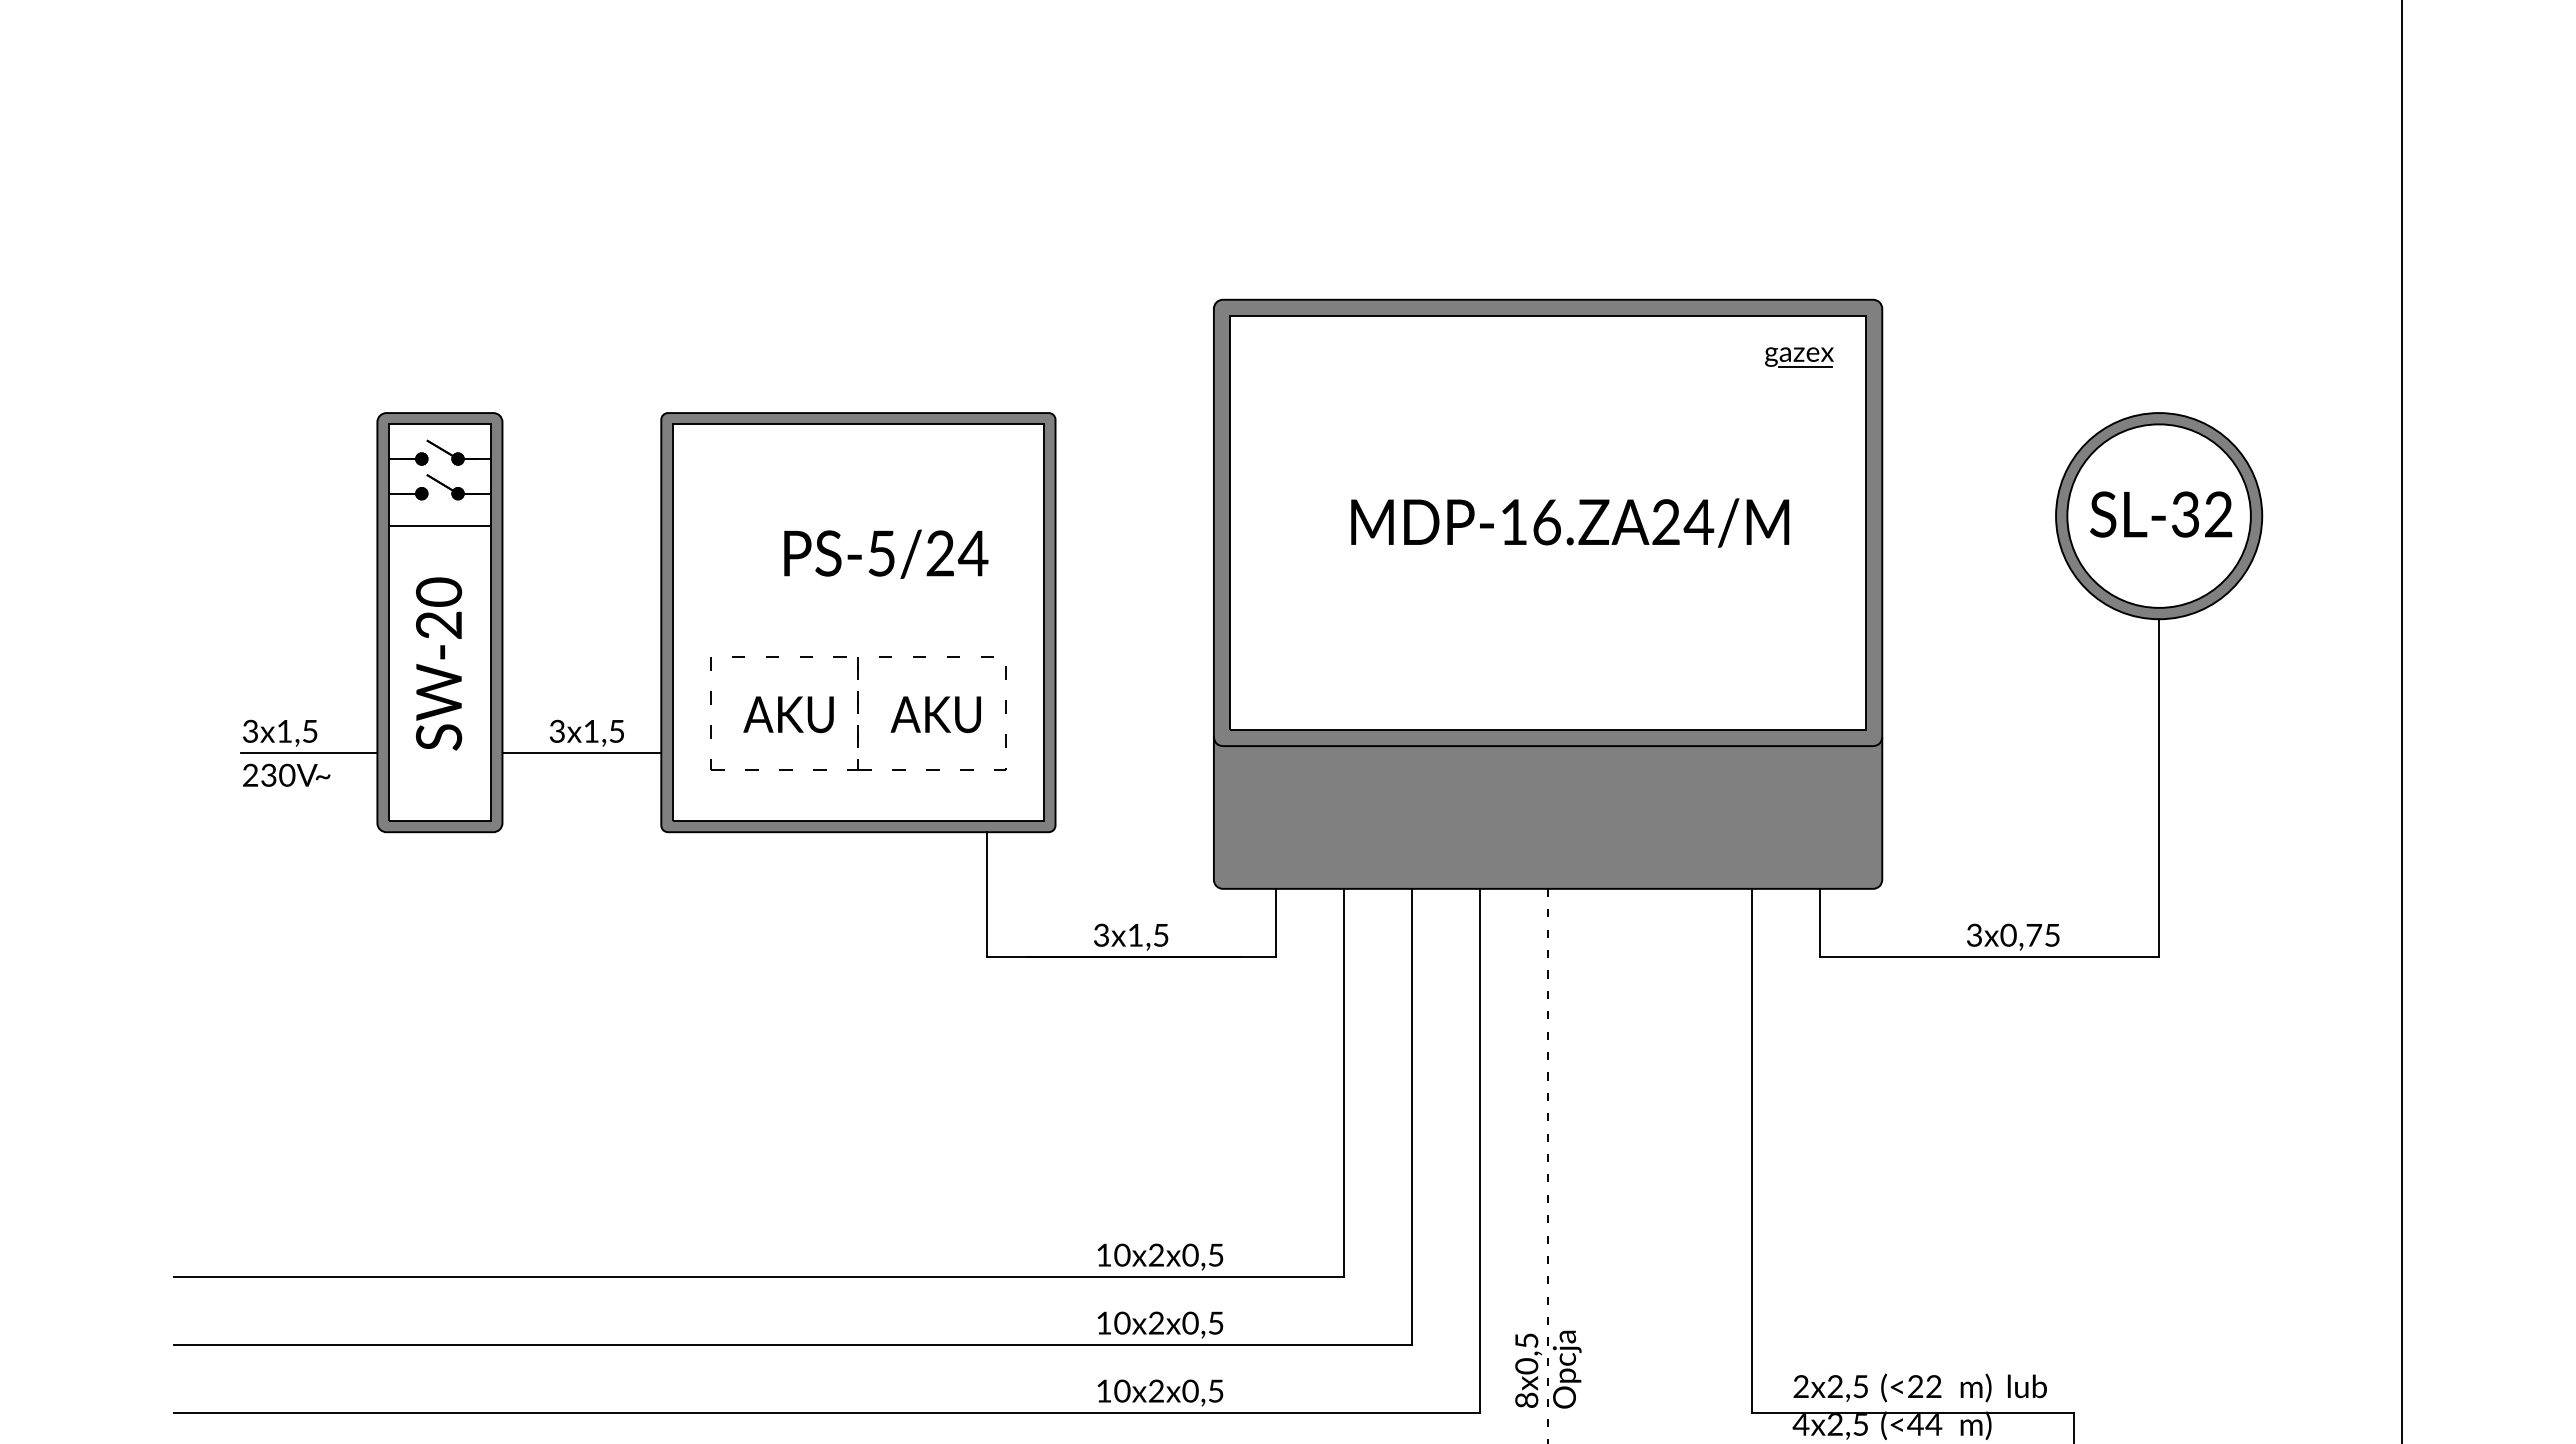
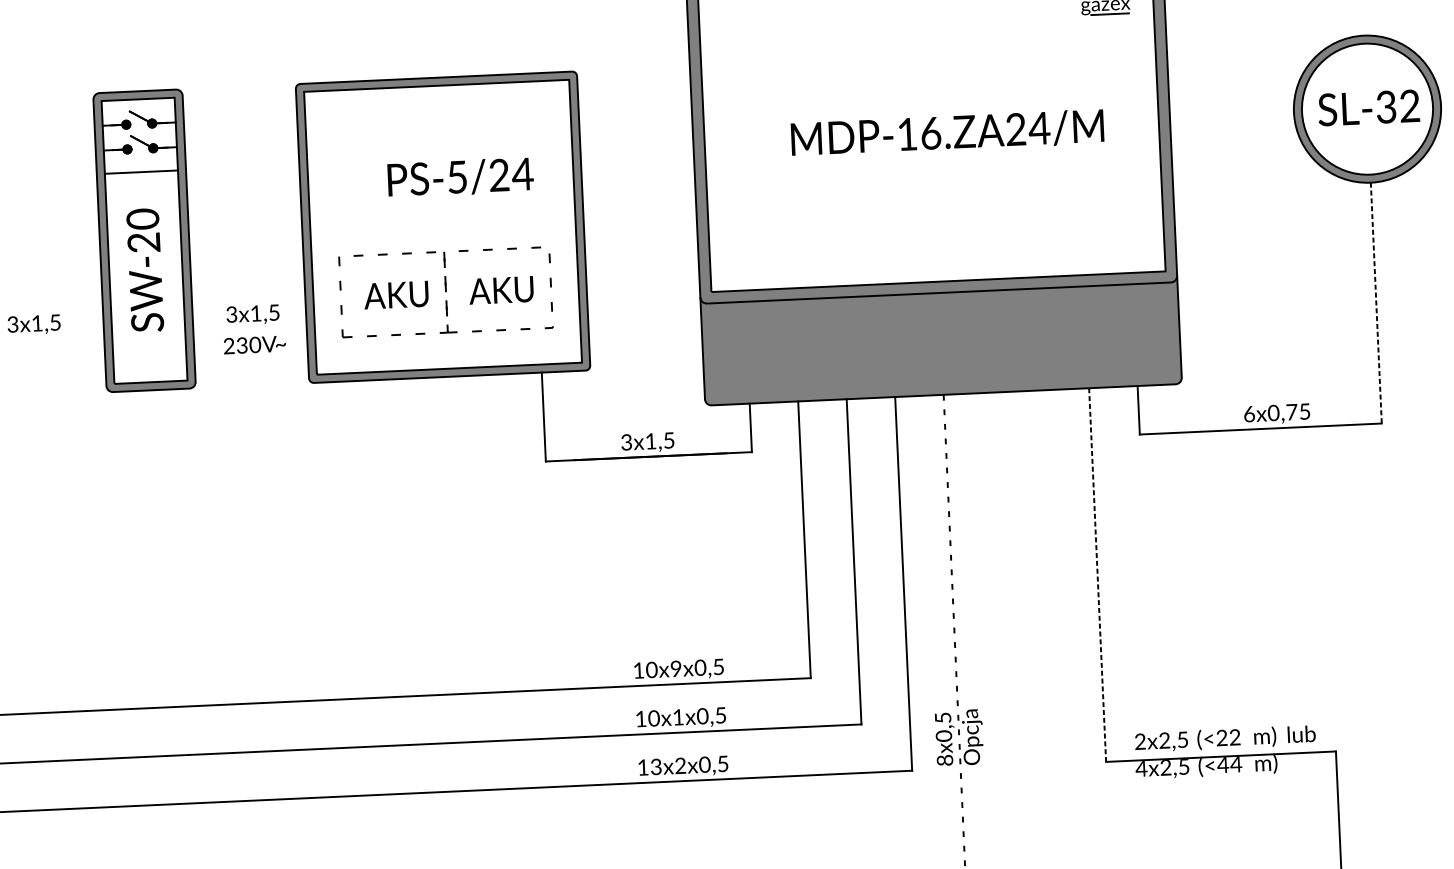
line: (309, 752) -> (55, 337), removed
line: (581, 752) -> (249, 328), removed
text: (286, 774) -> (254, 344), moved
line: (2159, 788) -> (1376, 303), solid -> dashed
text: (1974, 934) -> (1249, 413), 3x0,75 -> 6x0,75
line: (1751, 1150) -> (1097, 574), solid -> dashed
text: (1155, 1255) -> (675, 669), 10x2x0,5 -> 10x9x0,5
text: (1155, 1322) -> (677, 716), 10x2x0,5 -> 10x1x0,5
text: (1122, 1390) -> (656, 766), 10x2x0,5 -> 13x2x0,5

